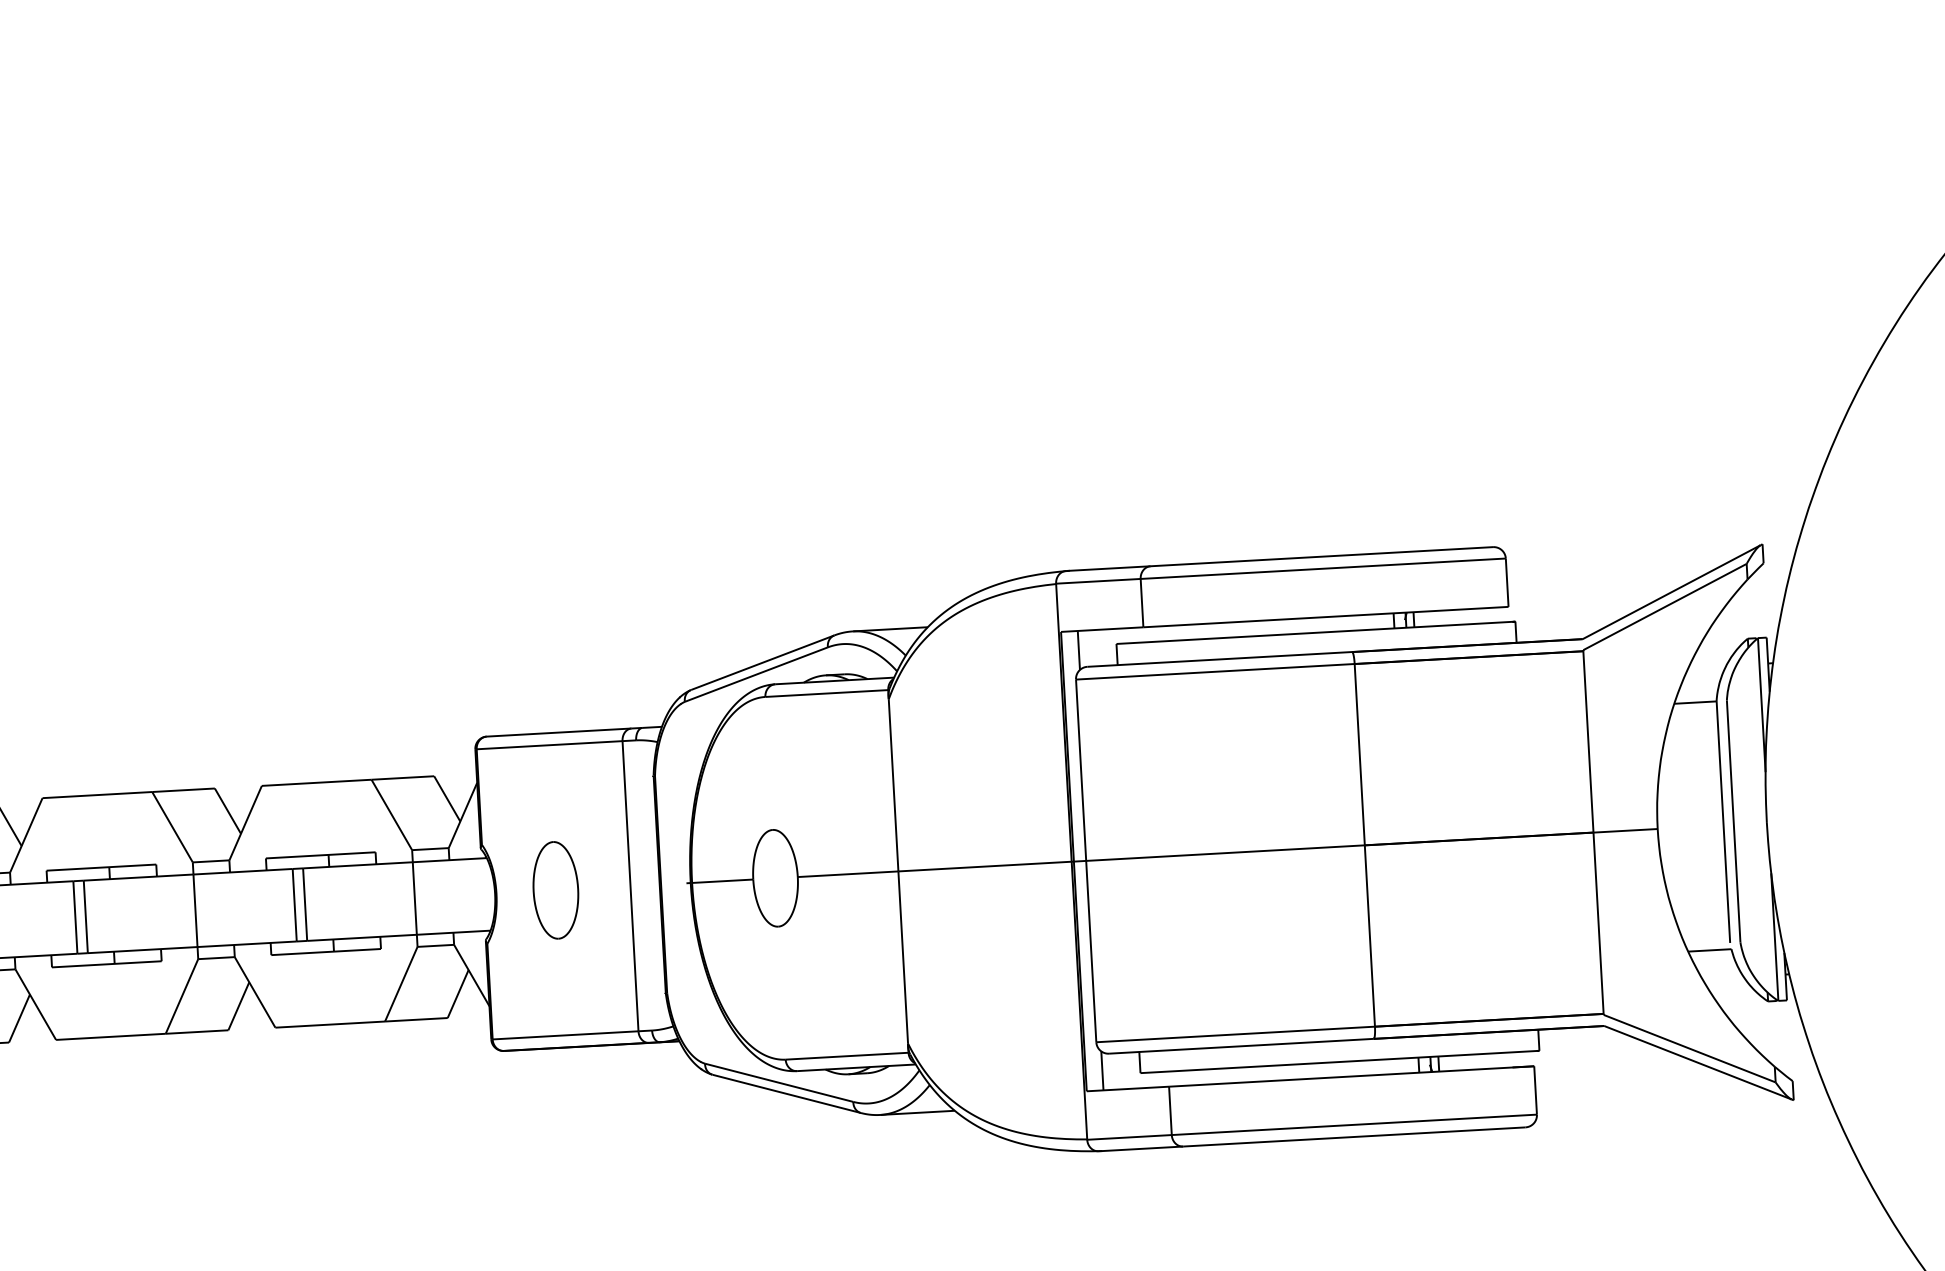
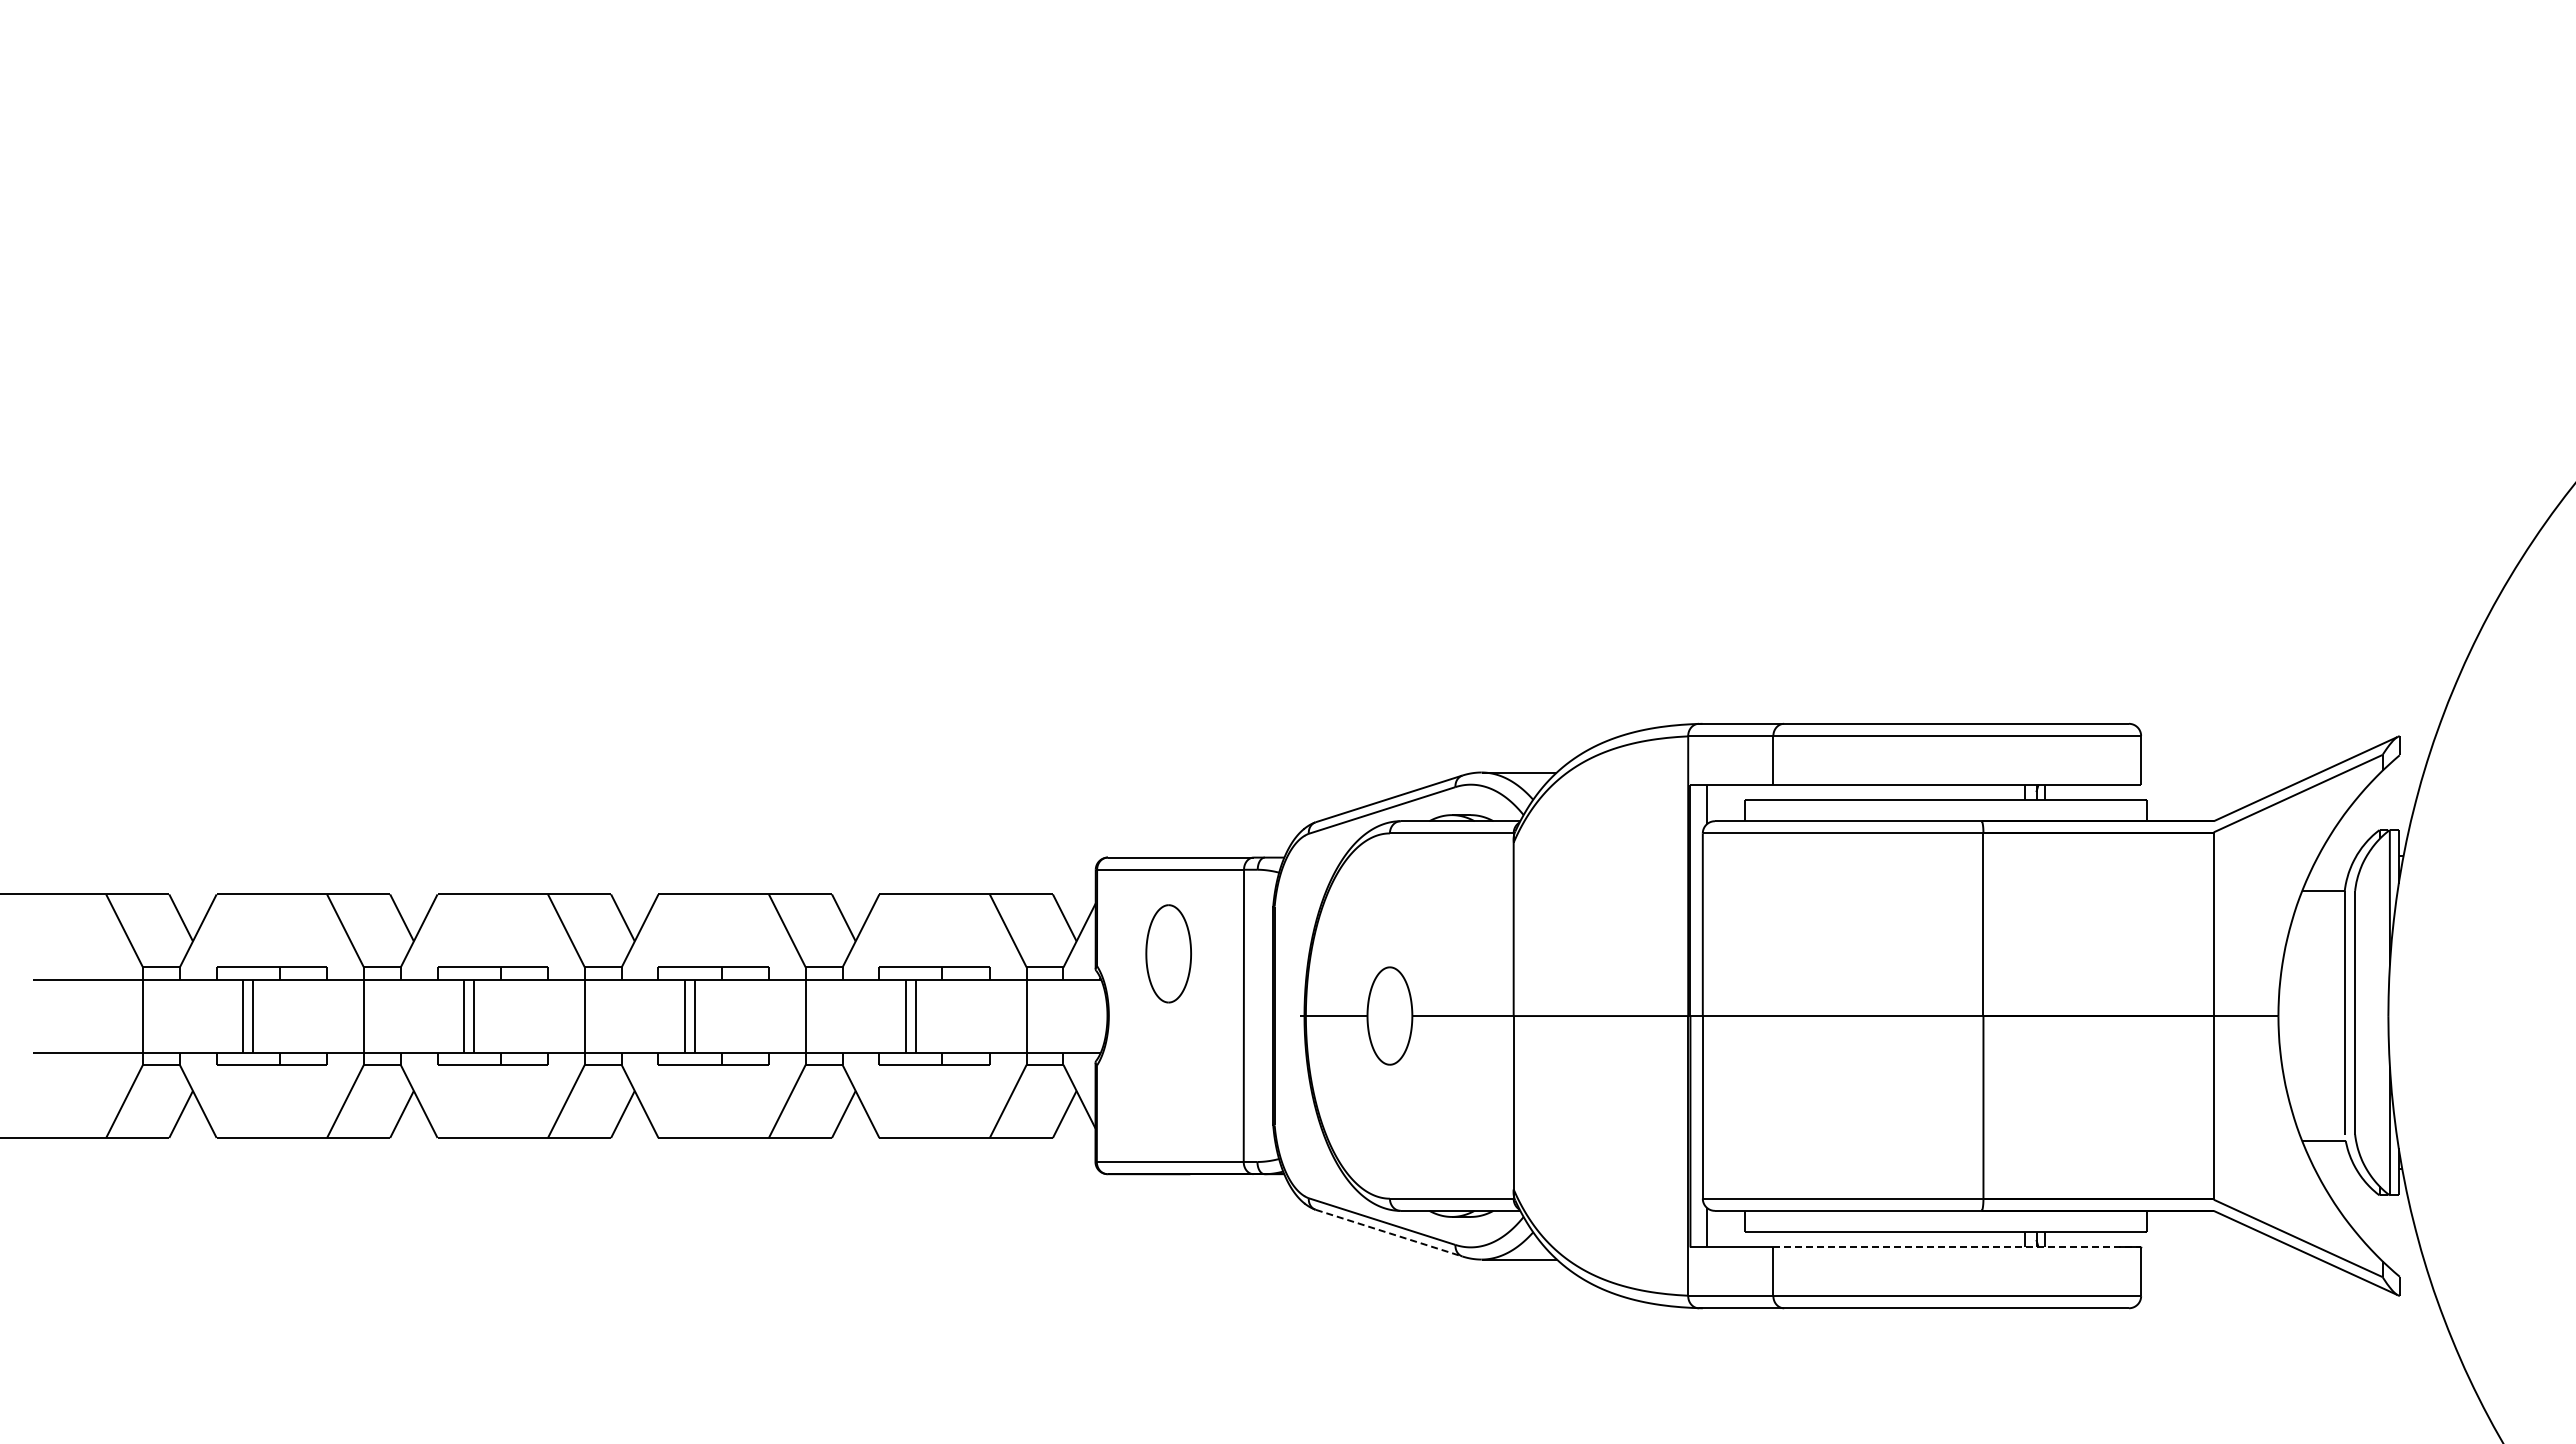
part: (555, 890) -> (1168, 953), moved
line: (1352, 1076) -> (1958, 1247), solid -> dashed
line: (787, 1094) -> (1389, 1233), solid -> dashed

